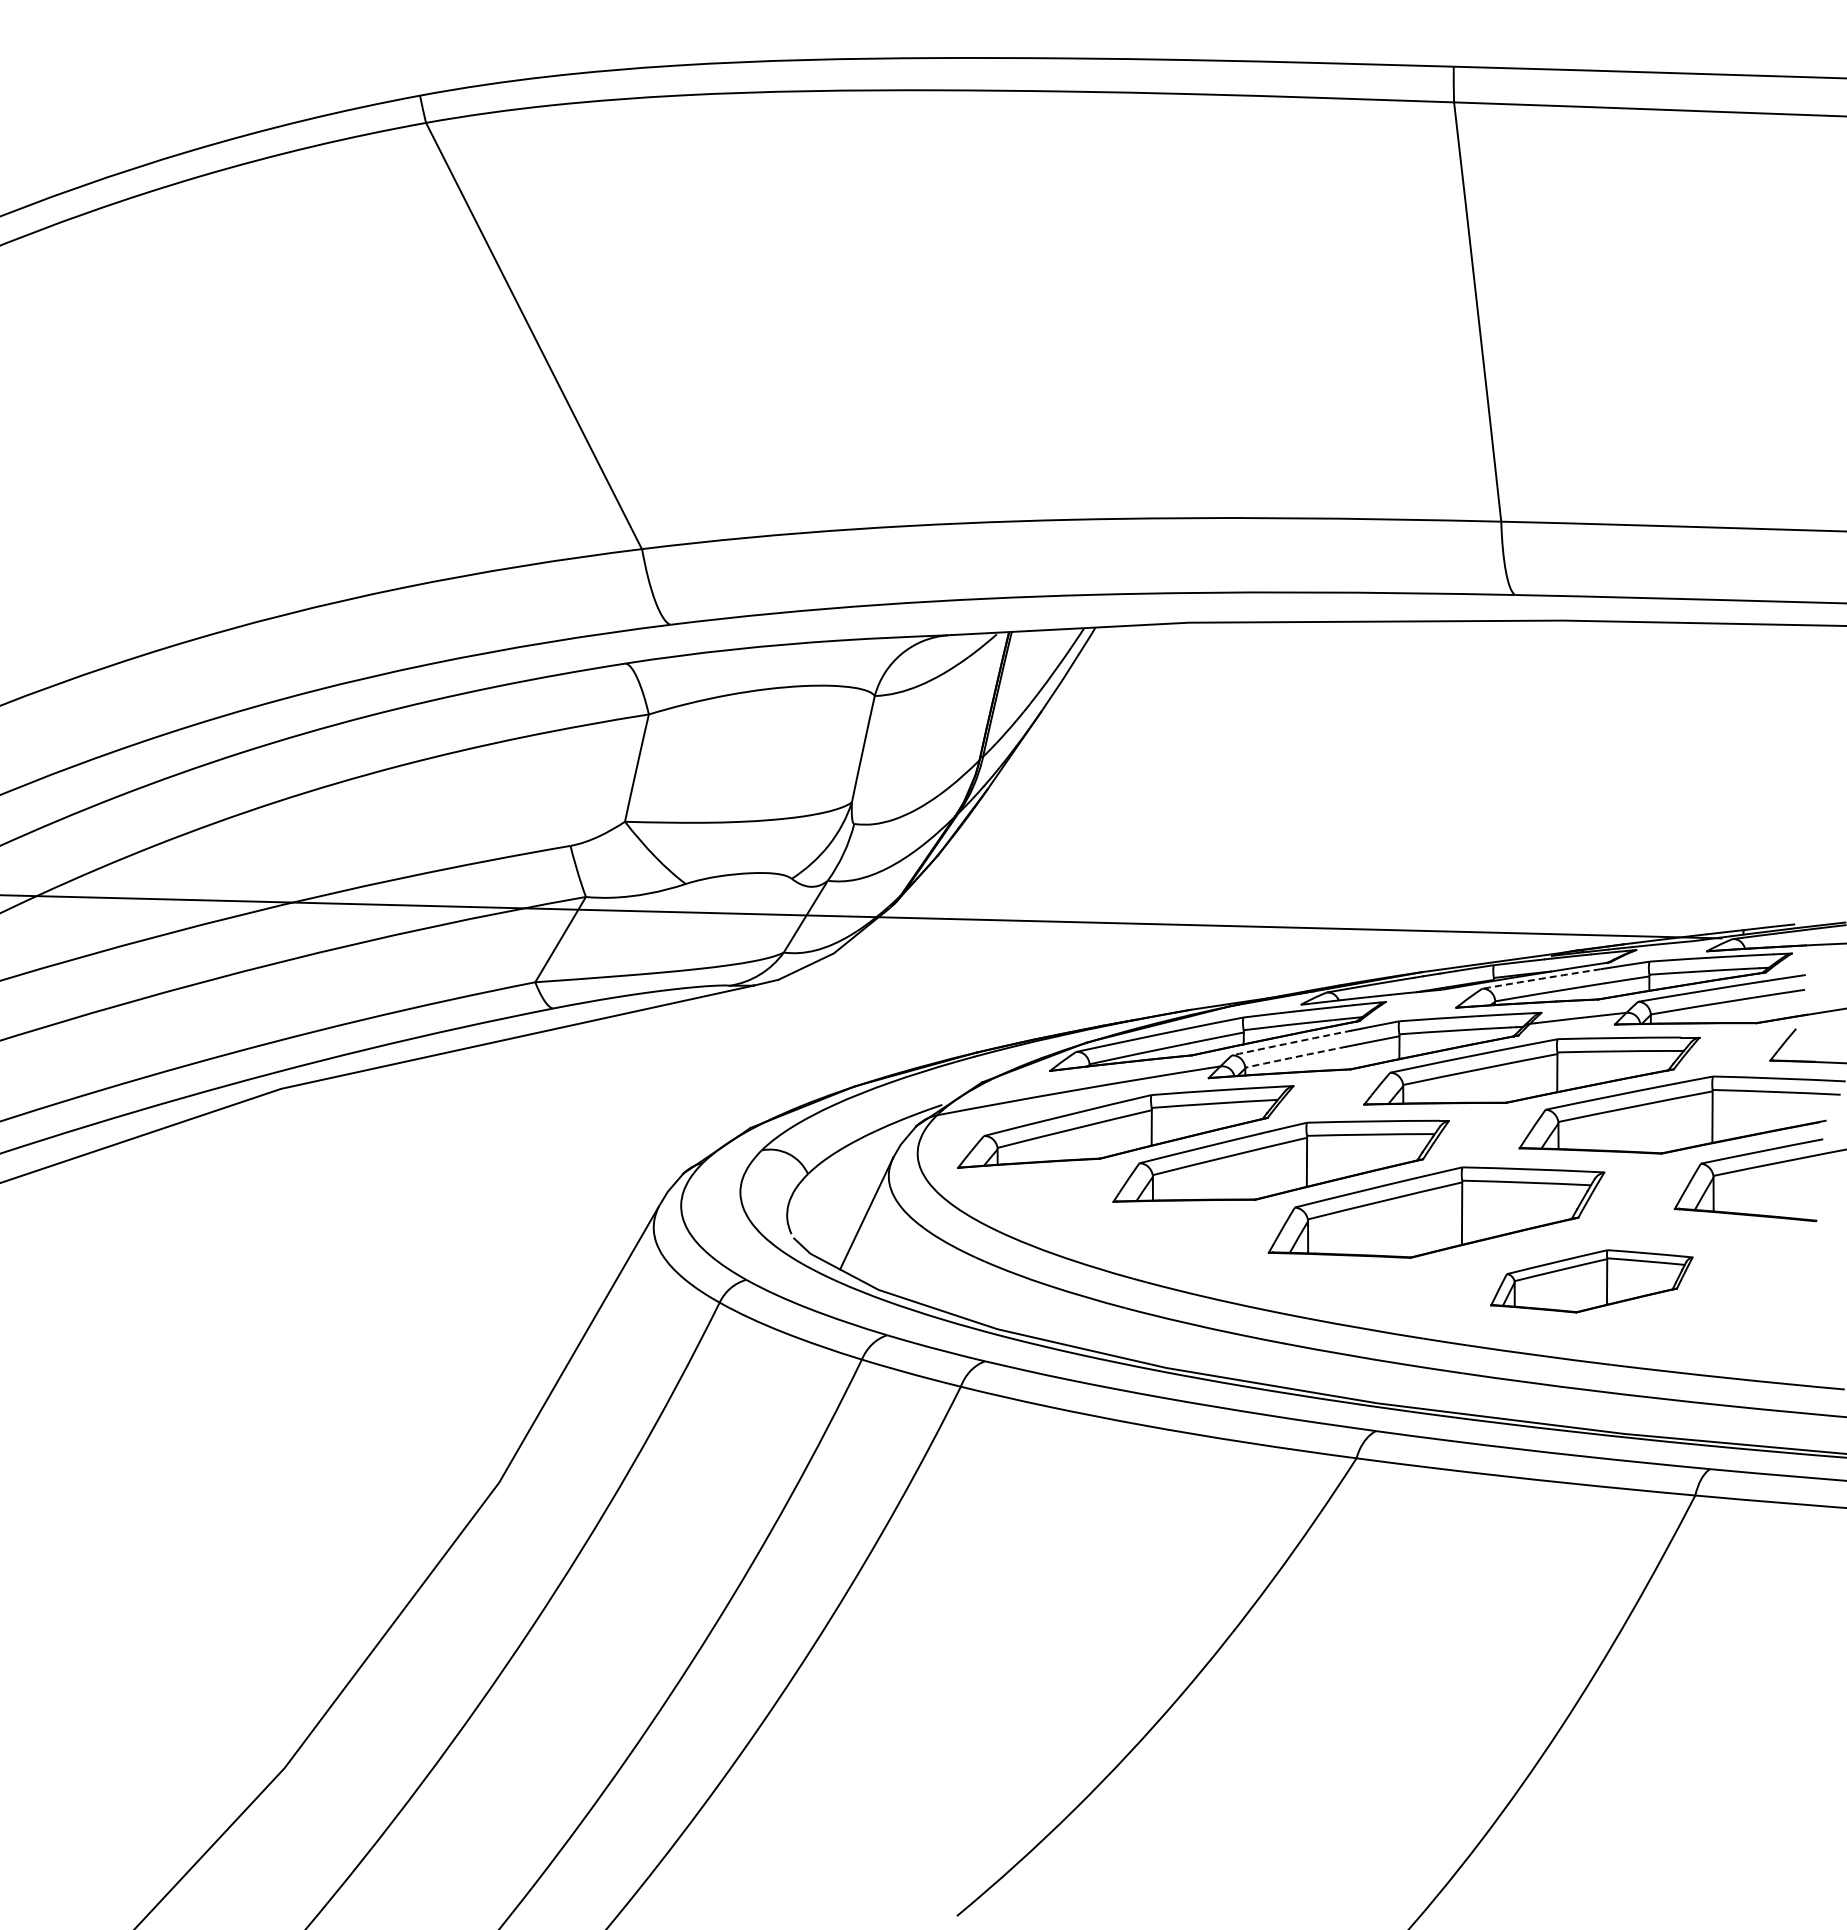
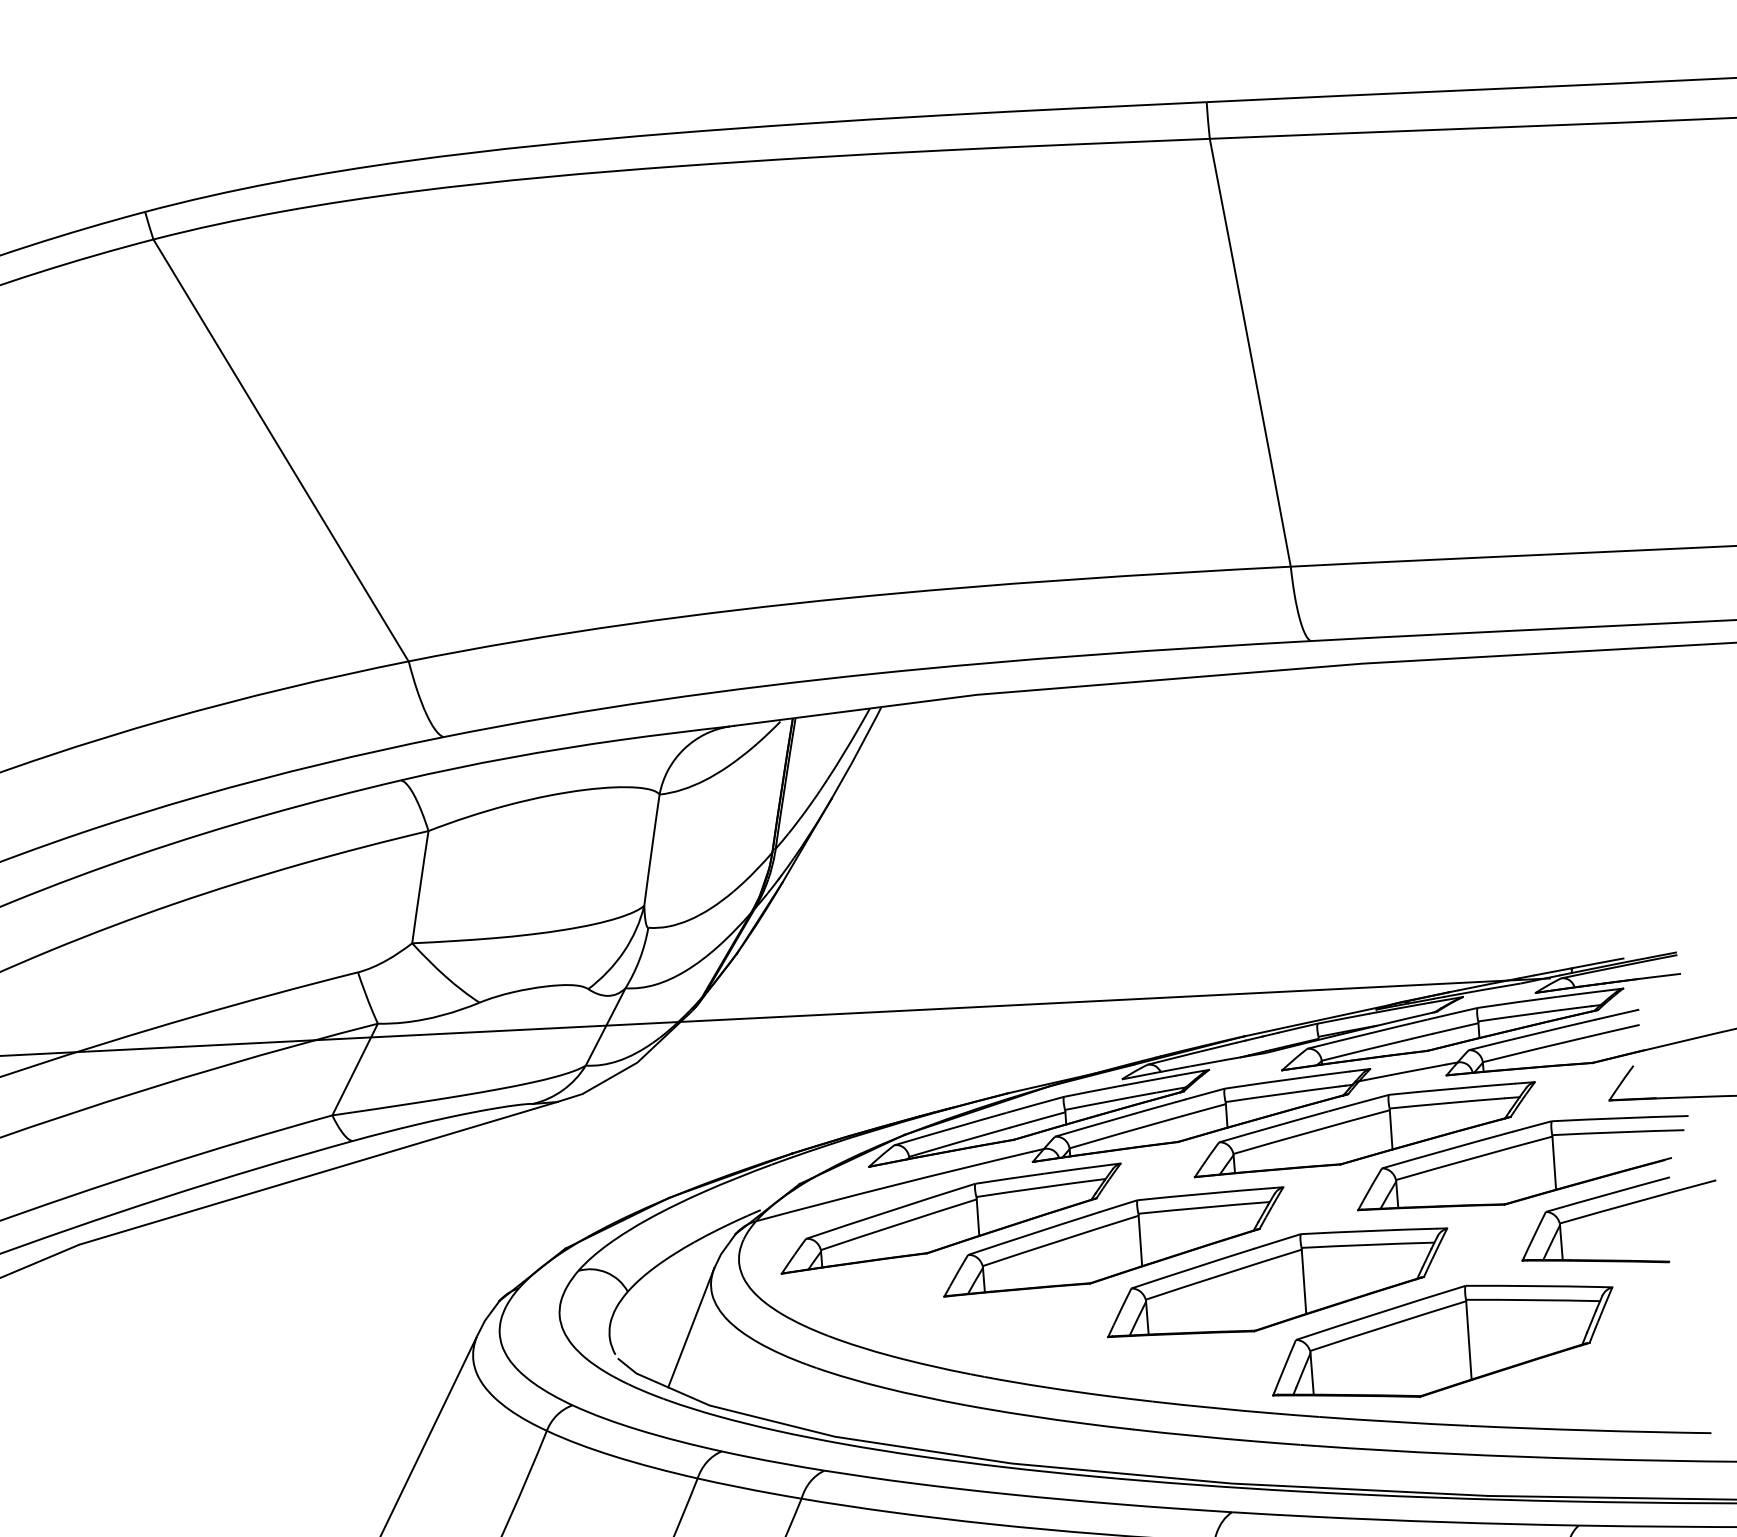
arc: (1541, 978) -> (1367, 1033), dashed -> solid
arc: (1291, 1042) -> (1115, 1118), dashed -> solid
arc: (1295, 1057) -> (1120, 1134), dashed -> solid
part: (1591, 1281) -> (1442, 1341), size x1.67

